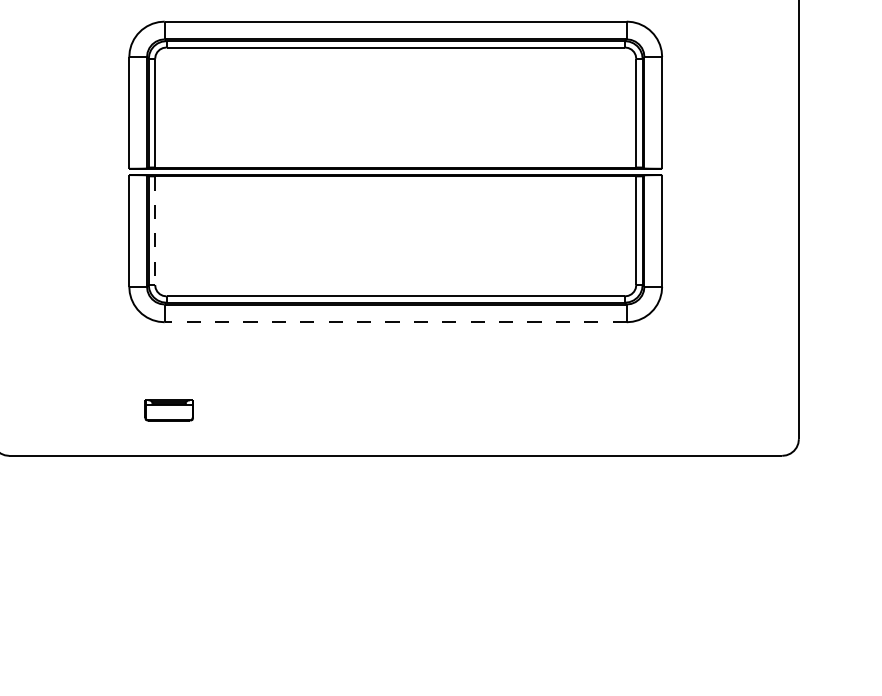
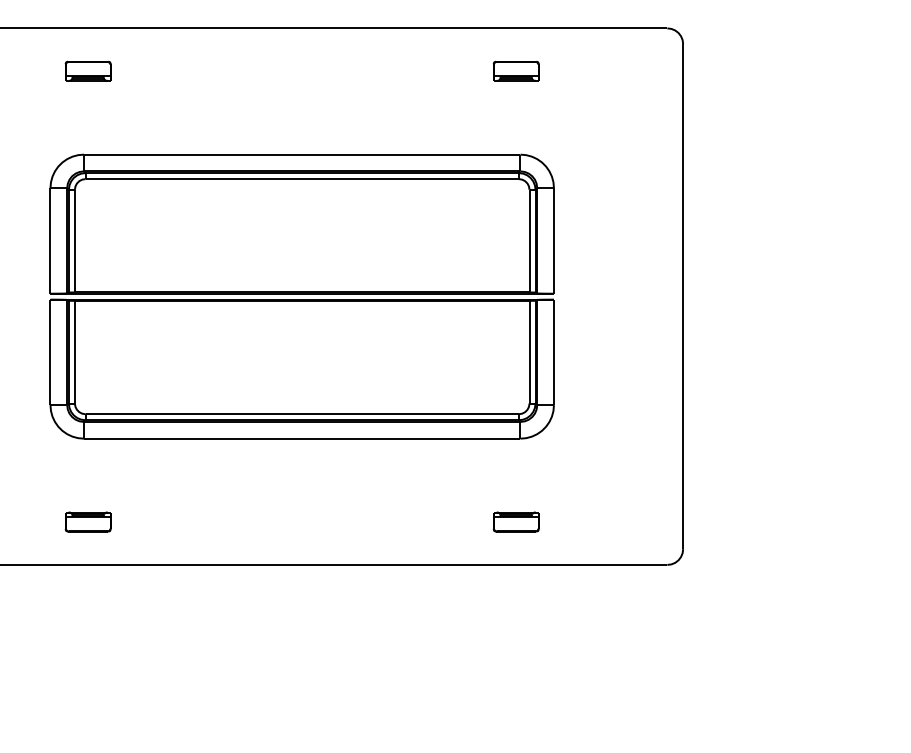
line: (154, 231) -> (74, 352), dashed -> solid
line: (394, 322) -> (301, 438), dashed -> solid
part: (621, 409) -> (515, 521), added

